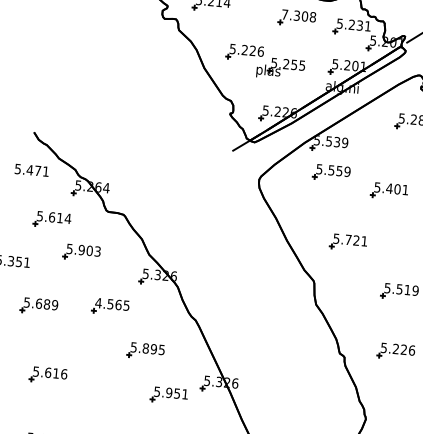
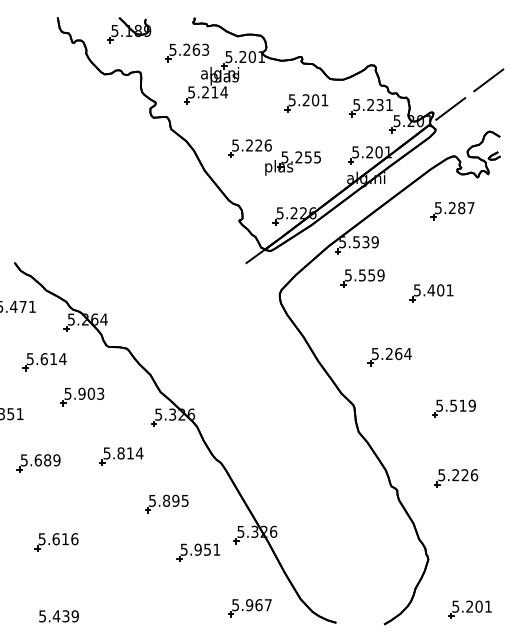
text: (298, 16) -> (308, 100), 7.308 -> 5.201
text: (356, 240) -> (398, 353), 5.721 -> 5.264
text: (112, 304) -> (123, 453), 4.565 -> 5.814

